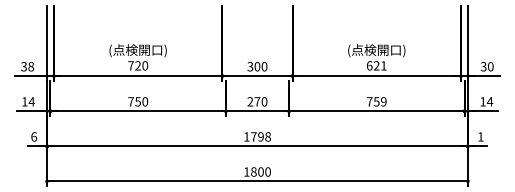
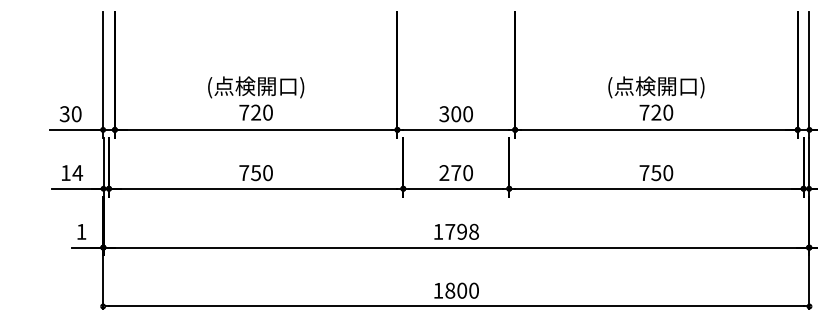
text: (376, 65) -> (655, 112), 621 -> 720
text: (31, 67) -> (77, 115), 38 -> 30
text: (383, 101) -> (667, 172), 759 -> 750
text: (34, 136) -> (82, 231), 6 -> 1

